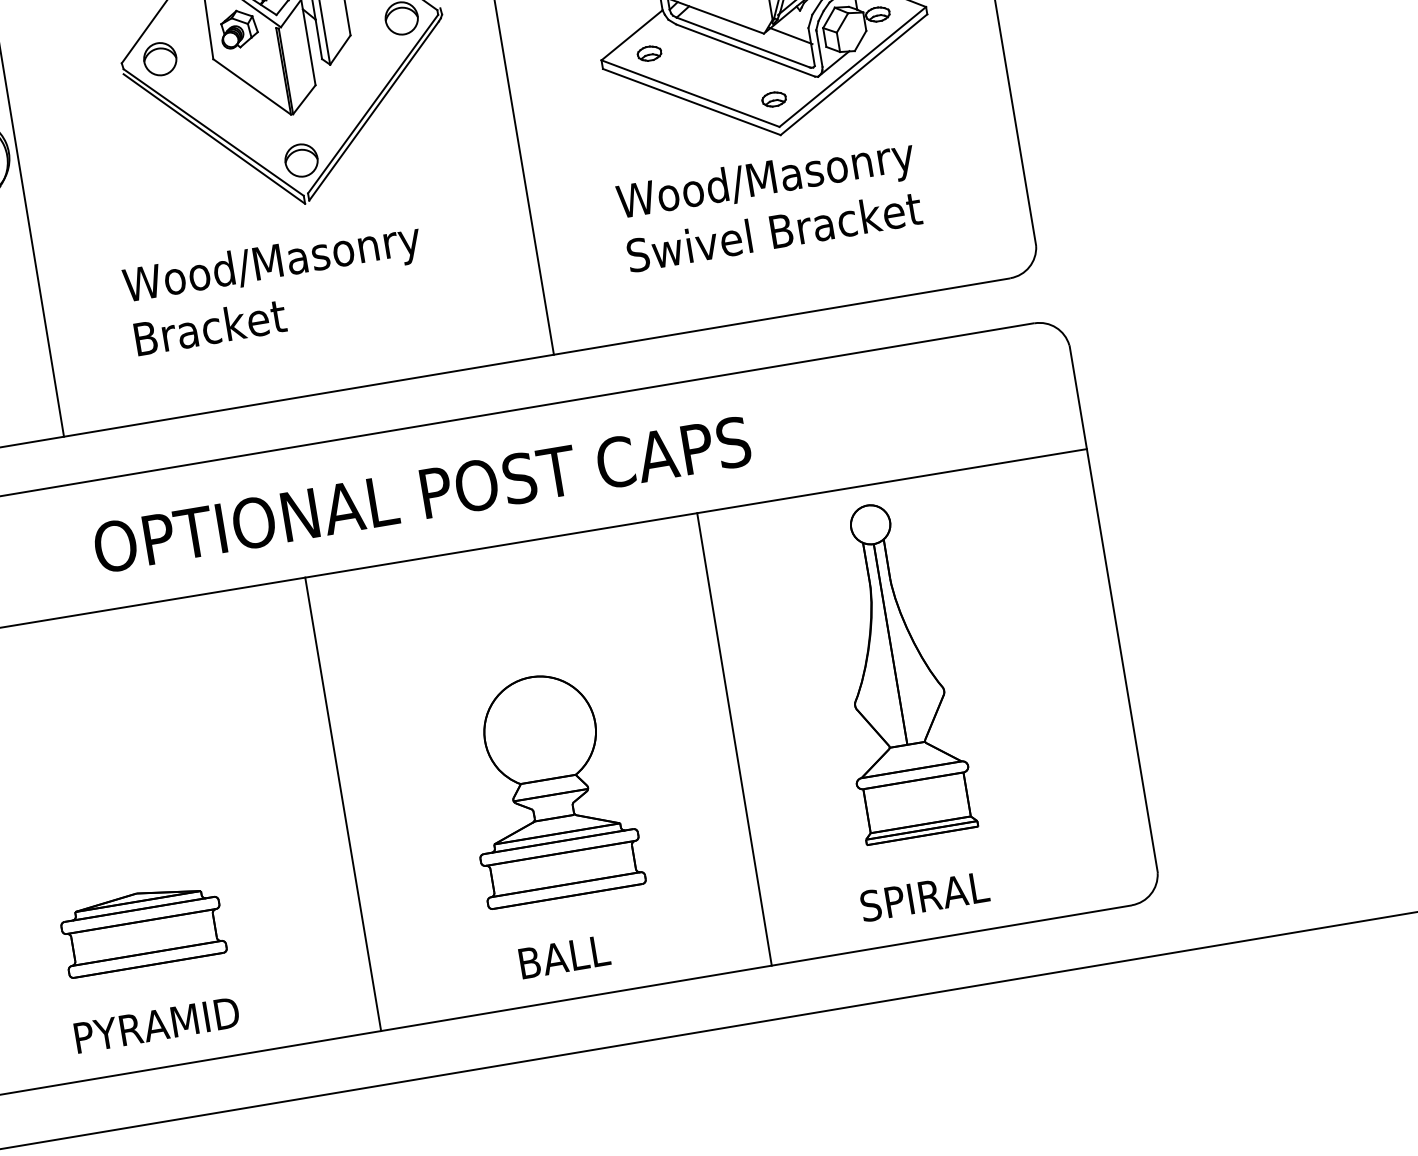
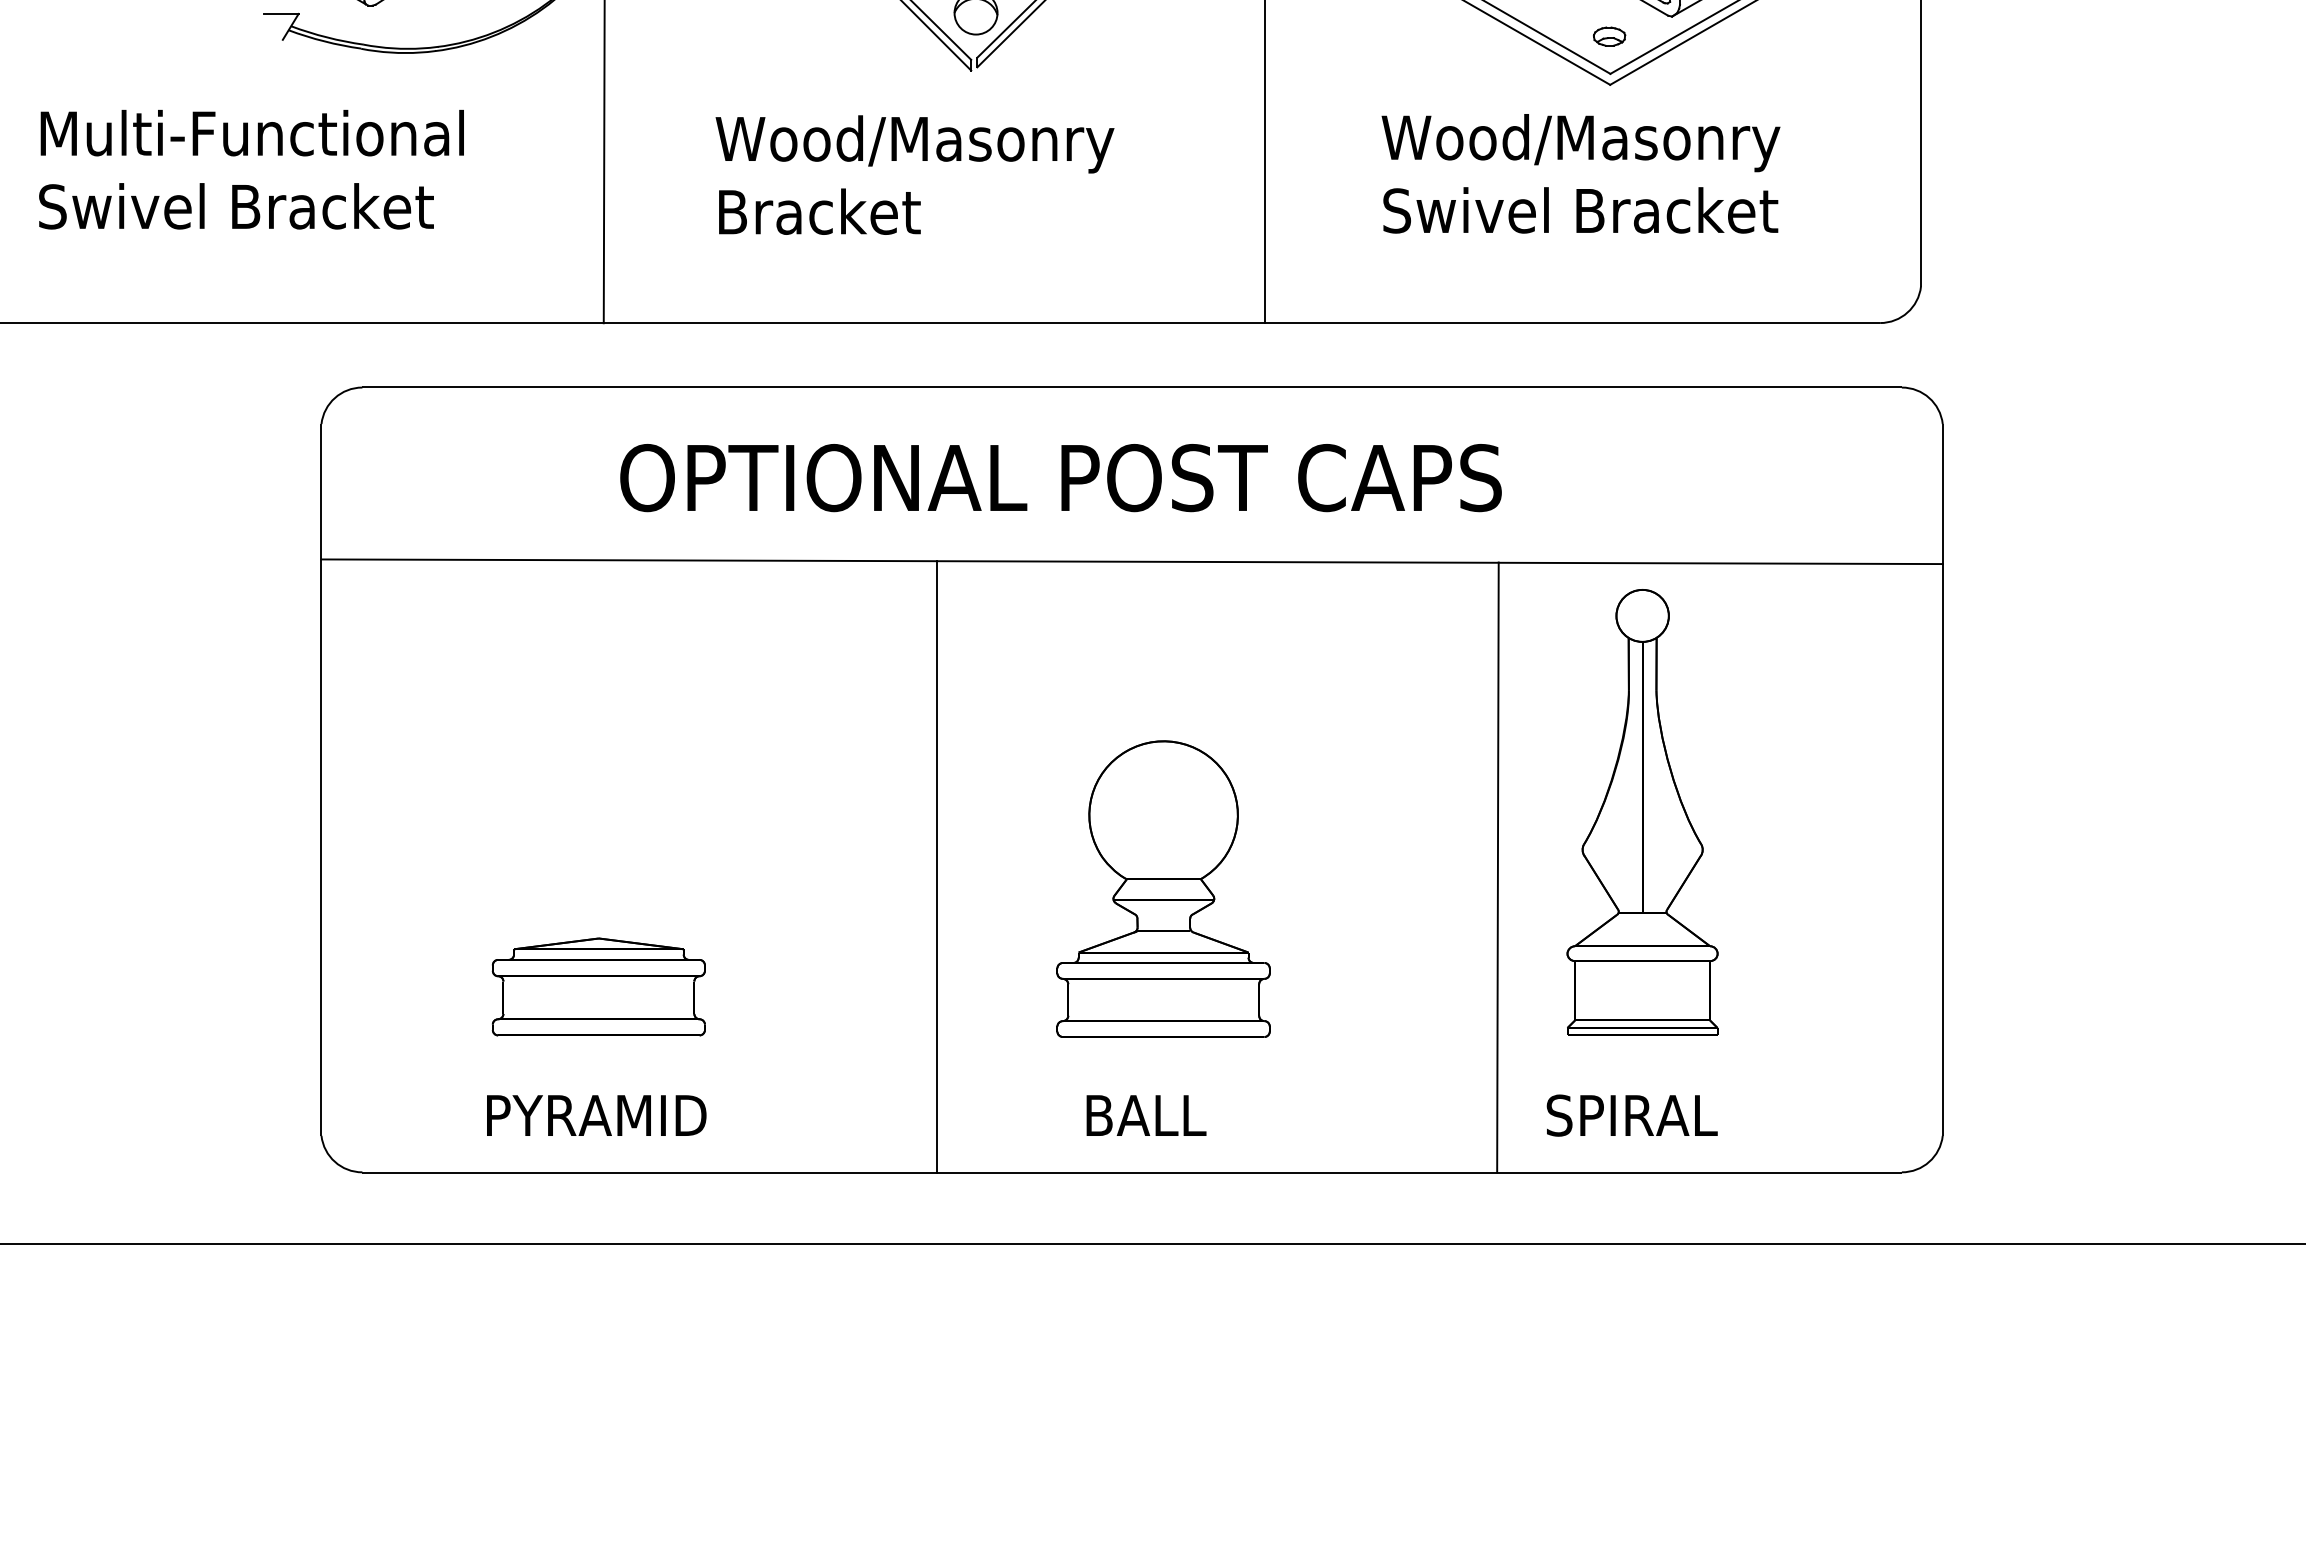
line: (734, 739) -> (1497, 867), moved
line: (343, 804) -> (937, 866), moved

